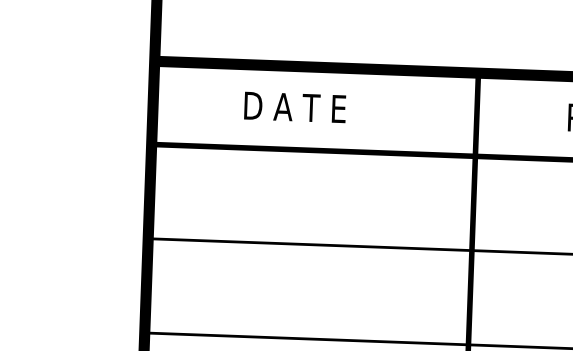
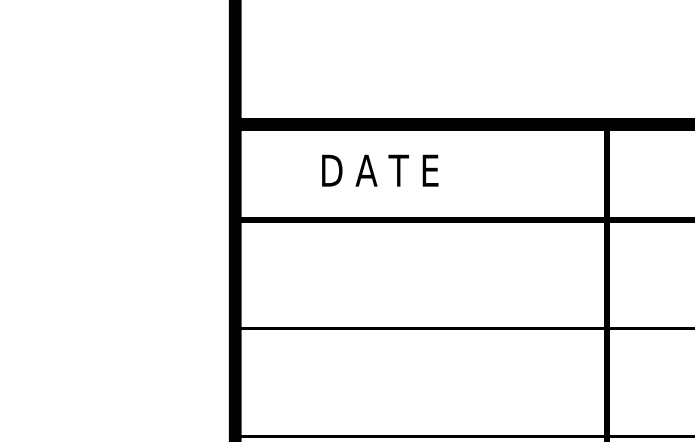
text: (295, 107) -> (380, 170), moved

